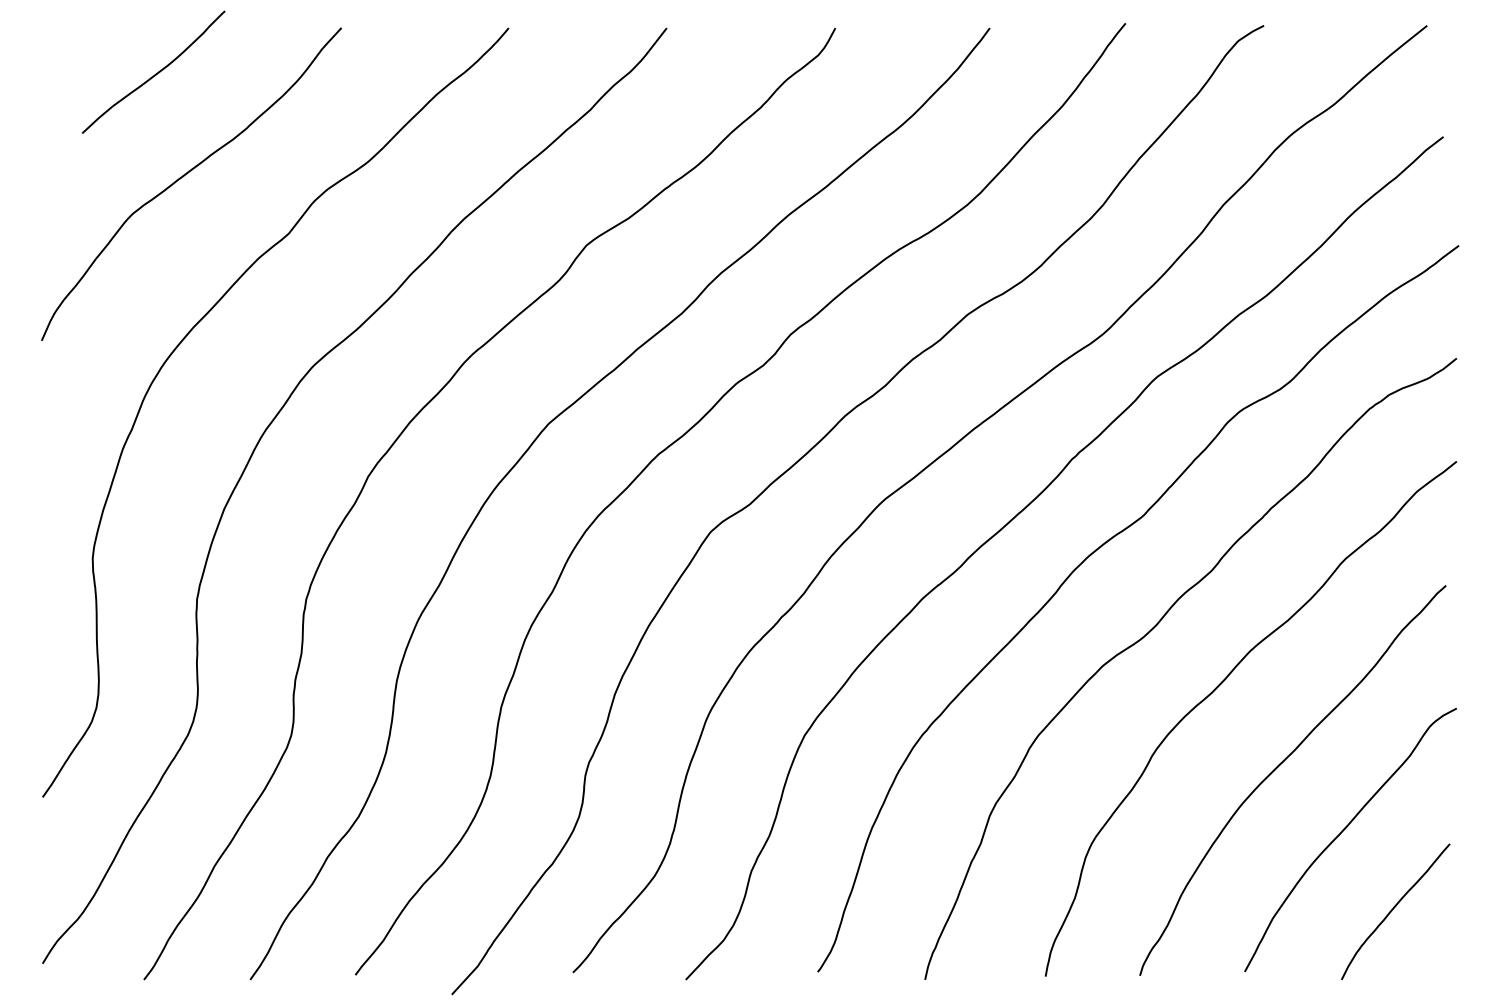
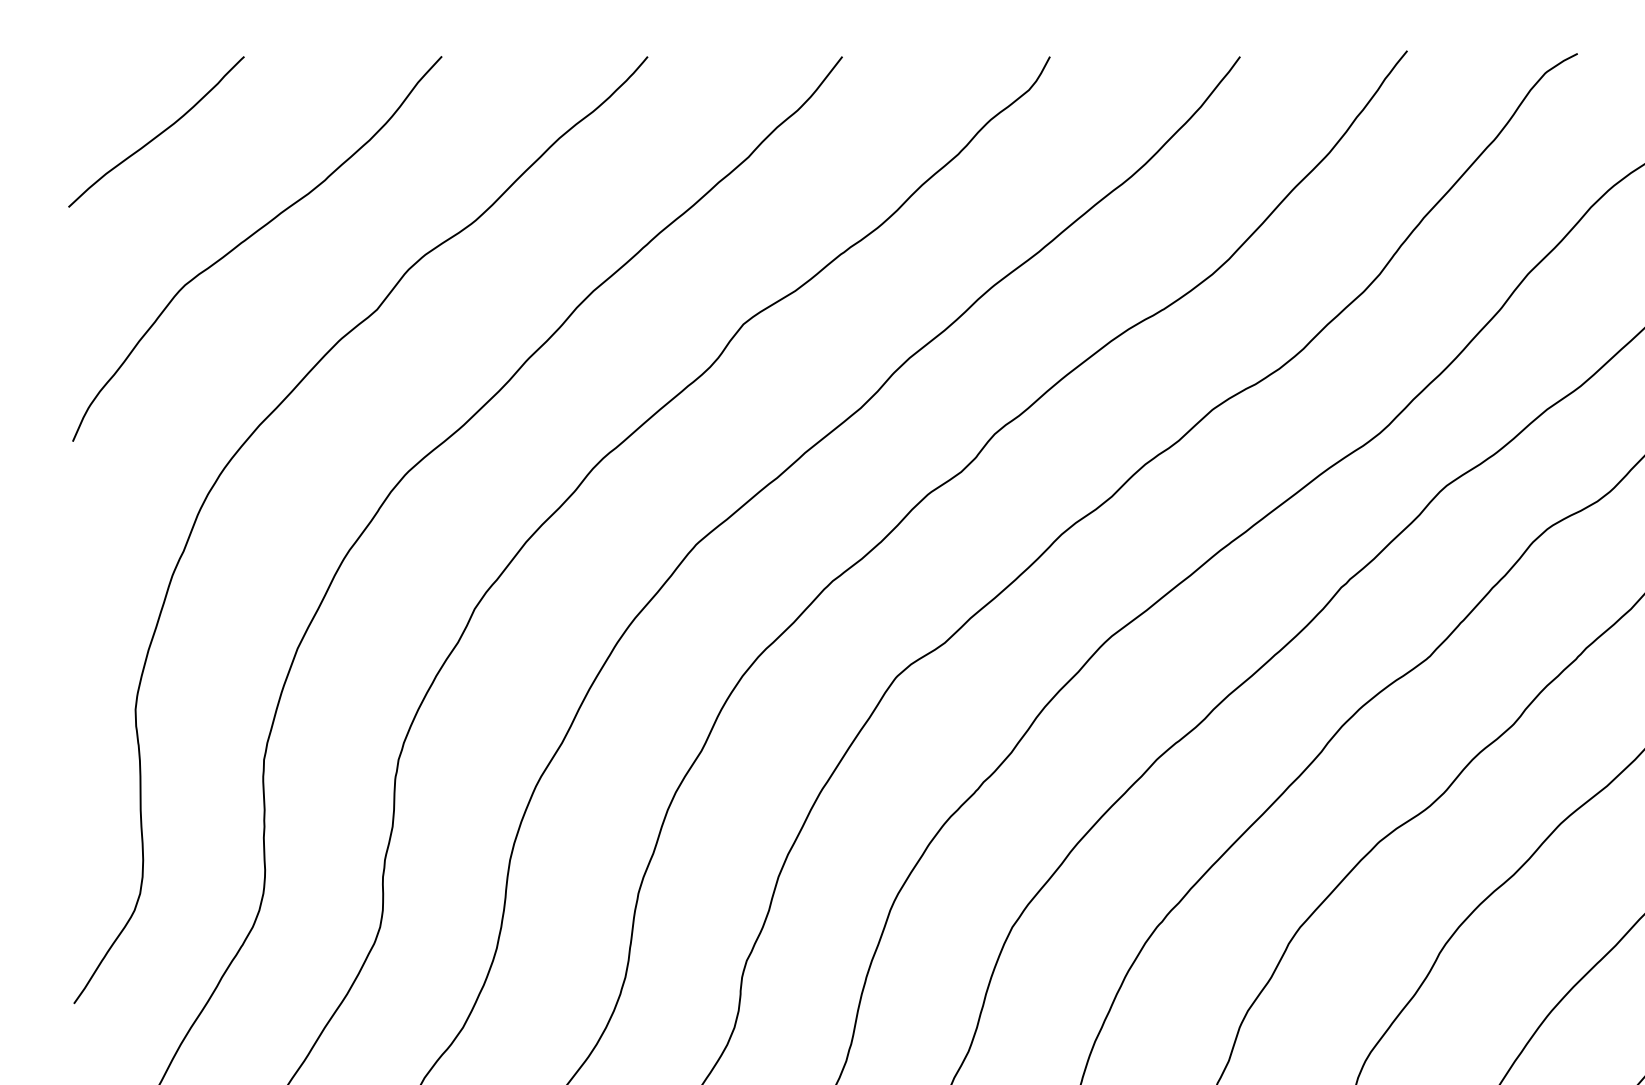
curve: (155, 73) -> (158, 133), moved

